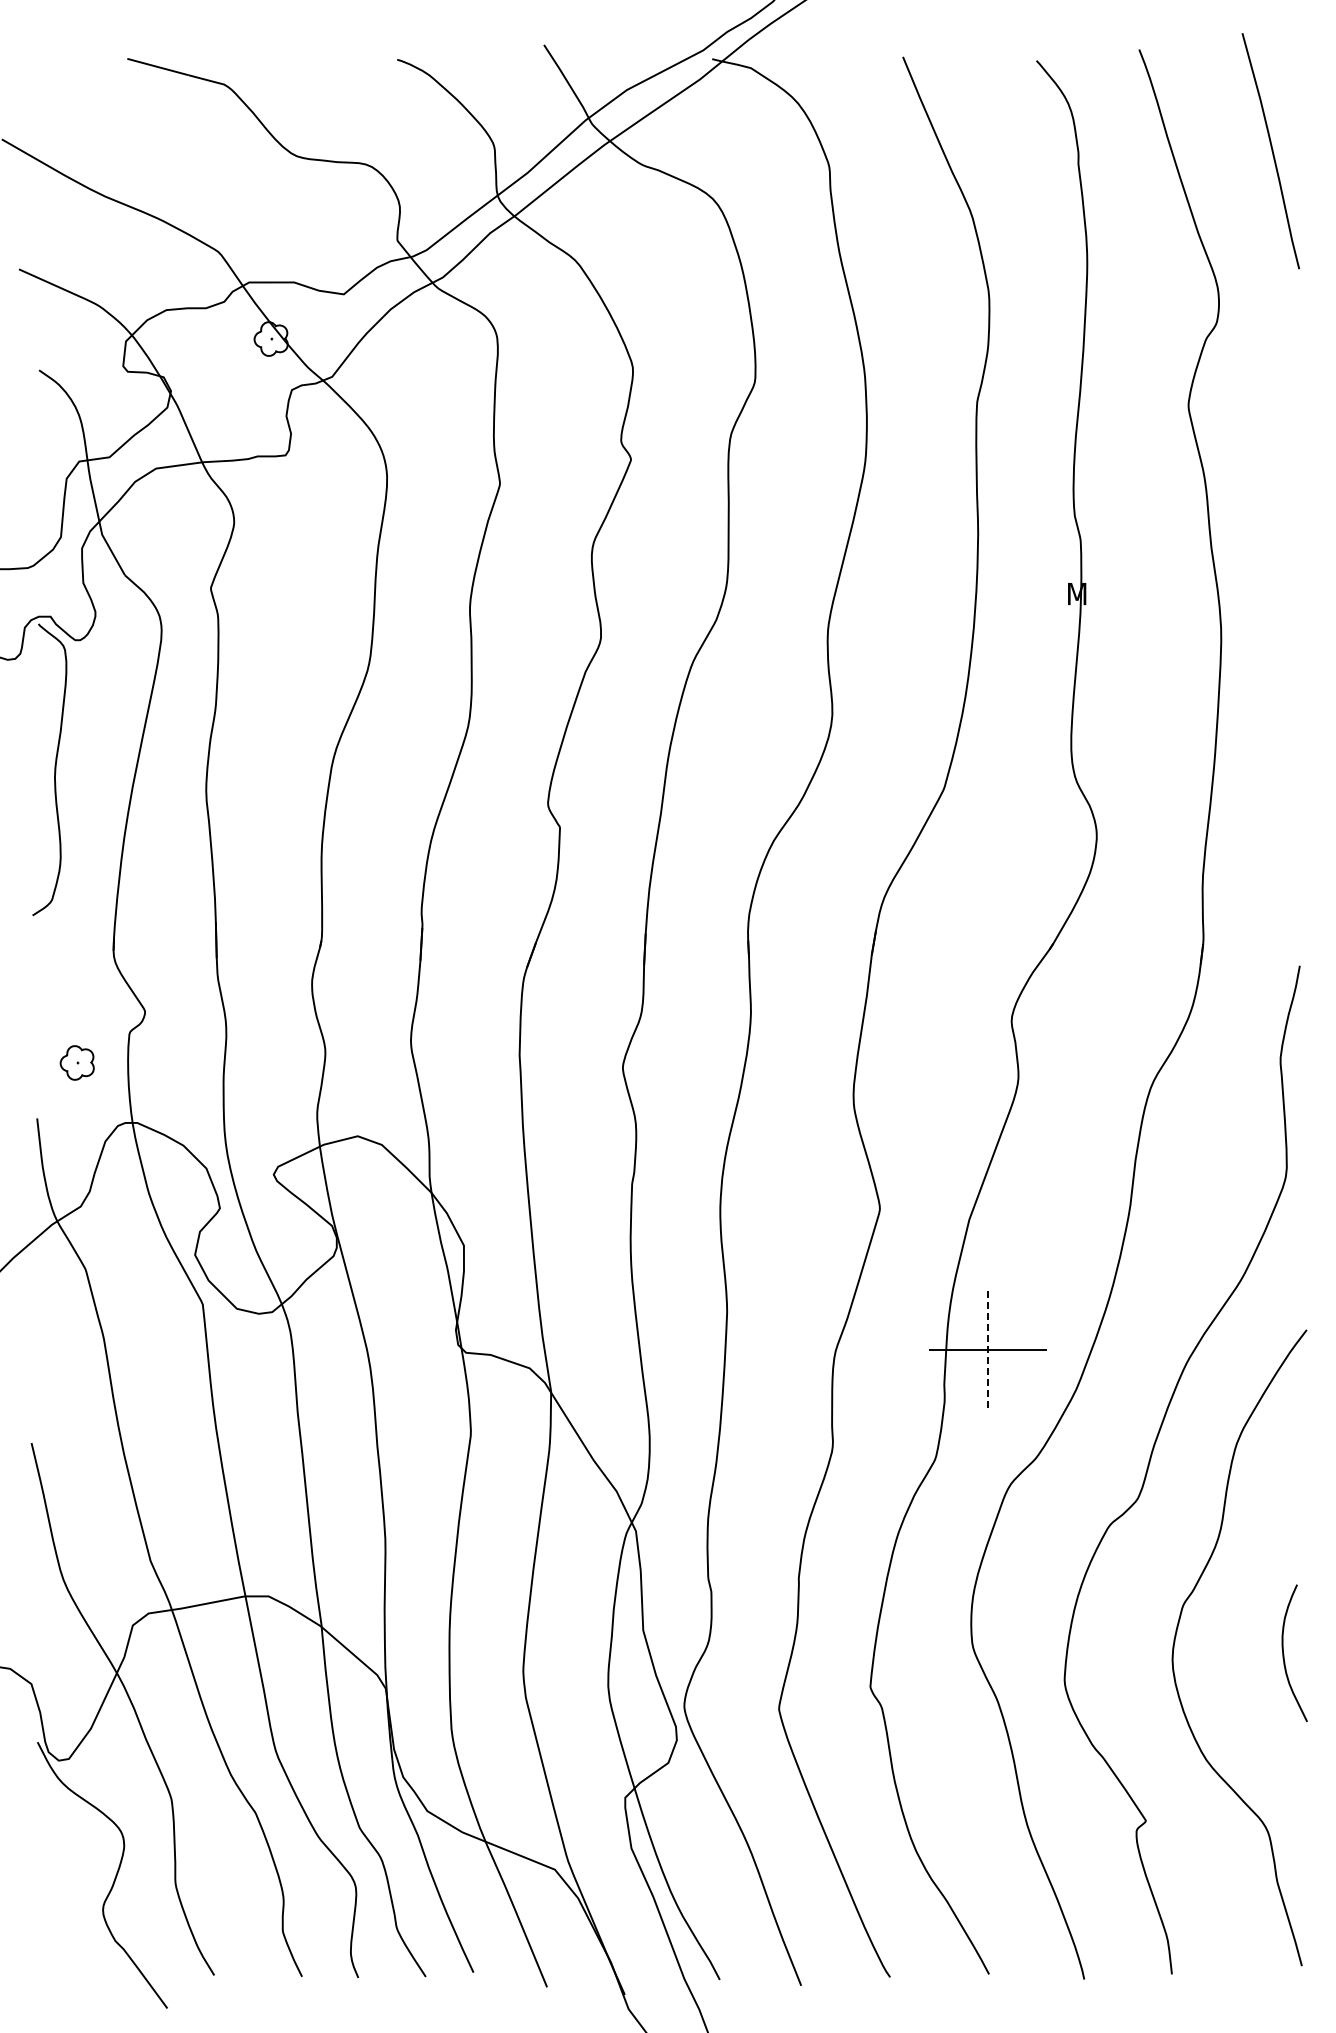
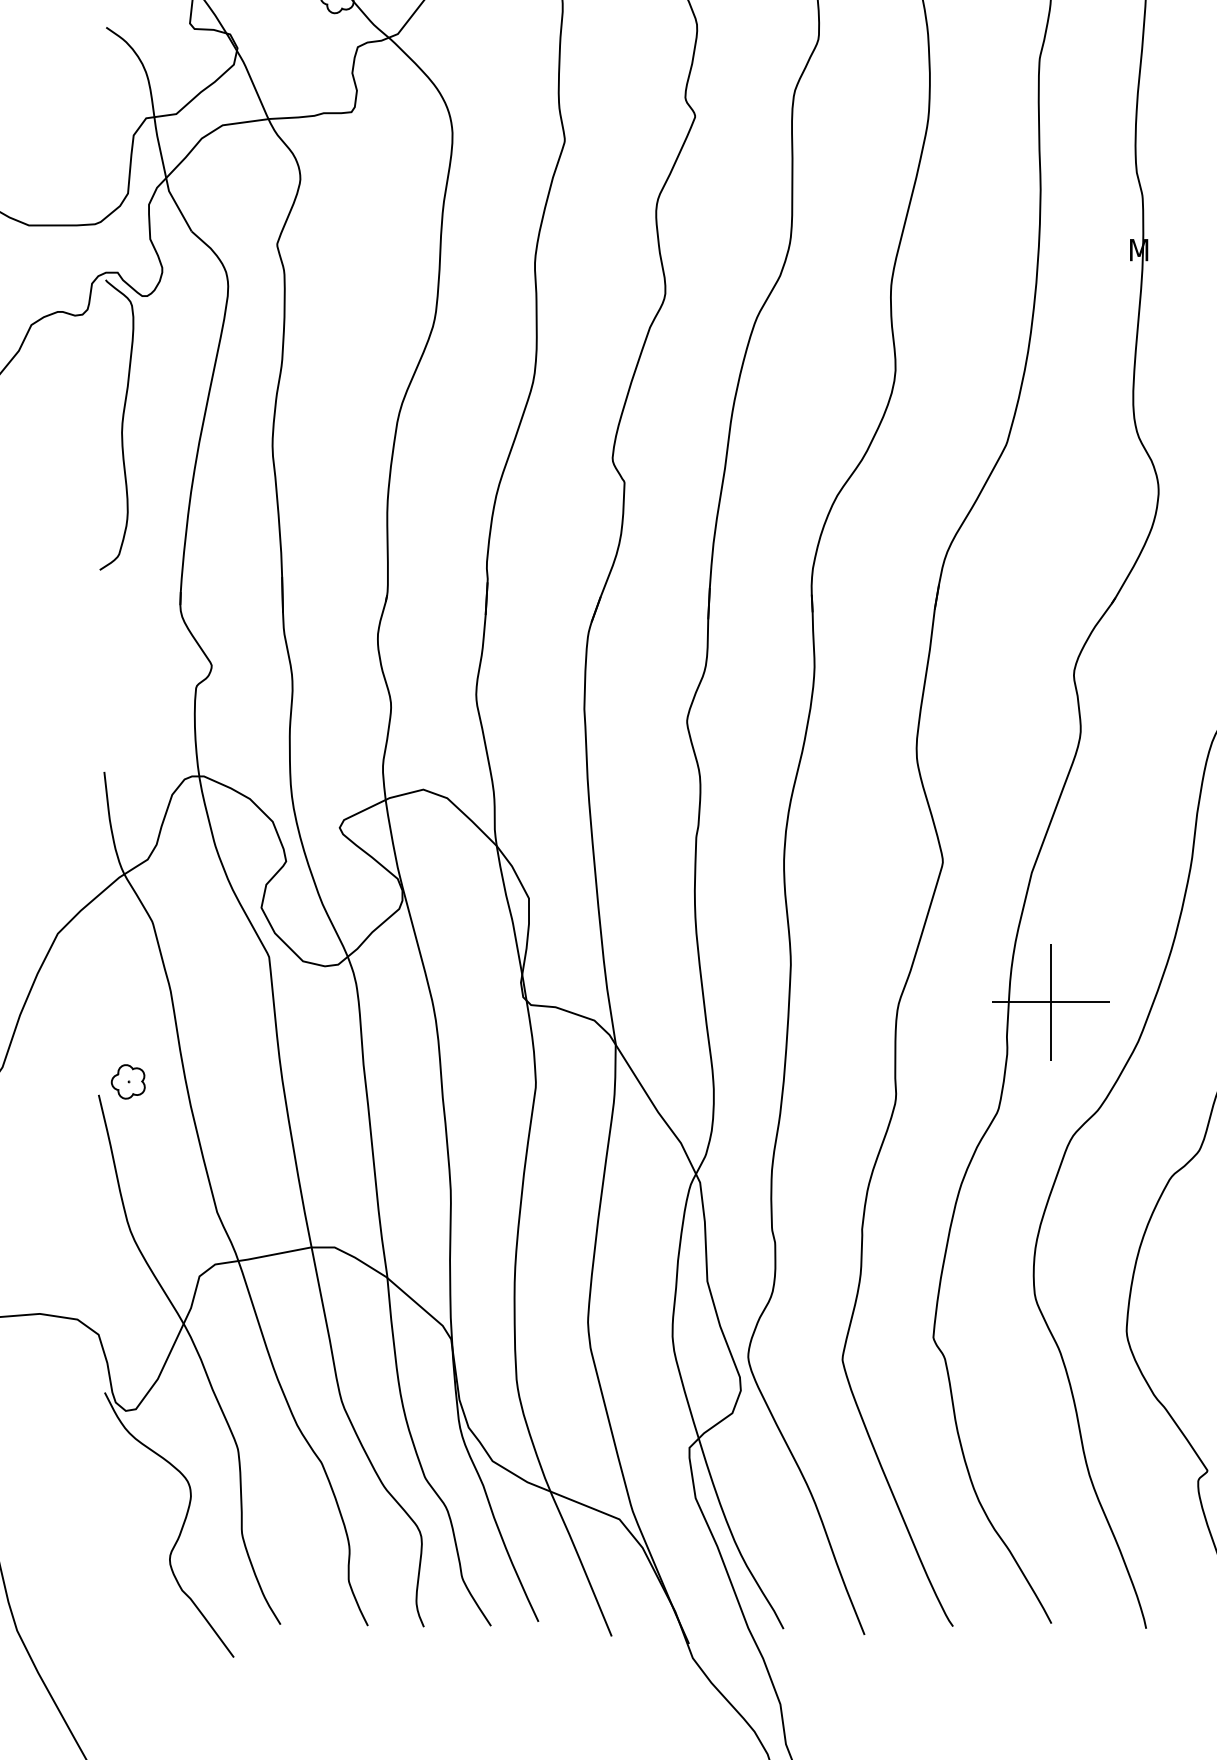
part: (76, 1062) -> (127, 1081), moved
line: (988, 1350) -> (1050, 1002), dashed -> solid

